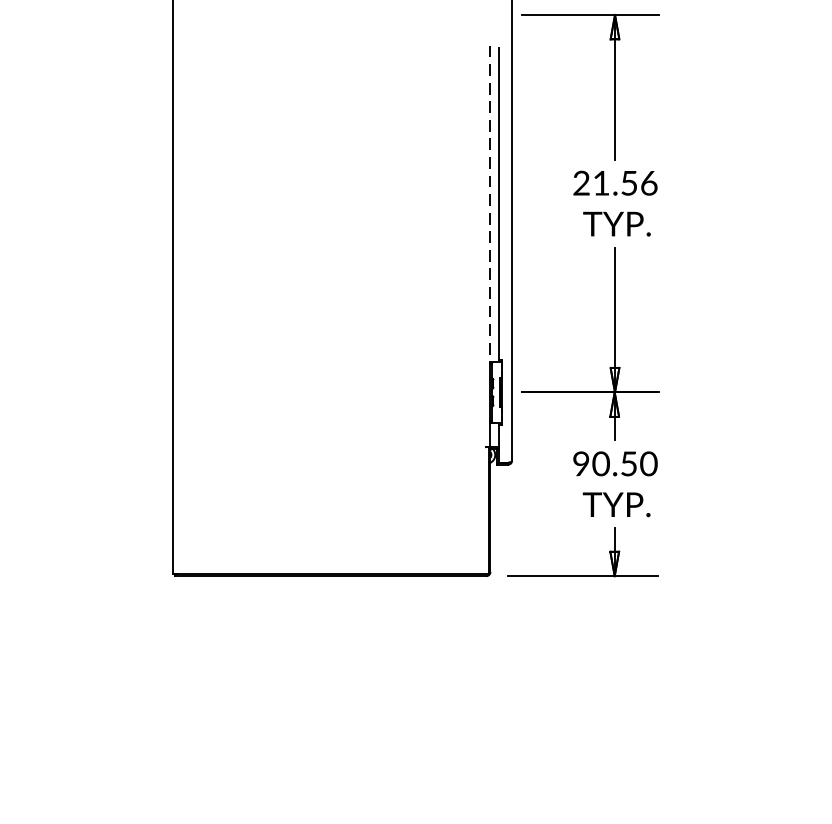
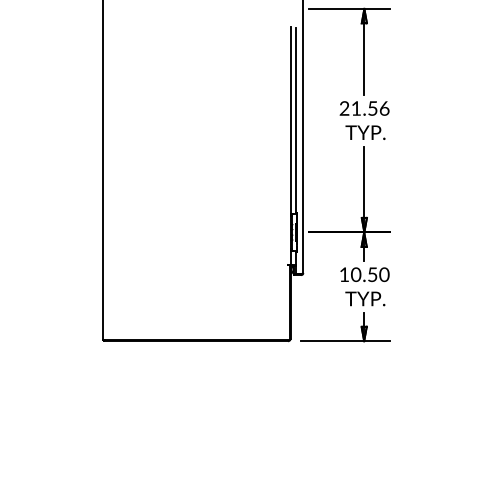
line: (490, 203) -> (290, 120), dashed -> solid
text: (579, 463) -> (343, 274), 90.50 -> 10.50

